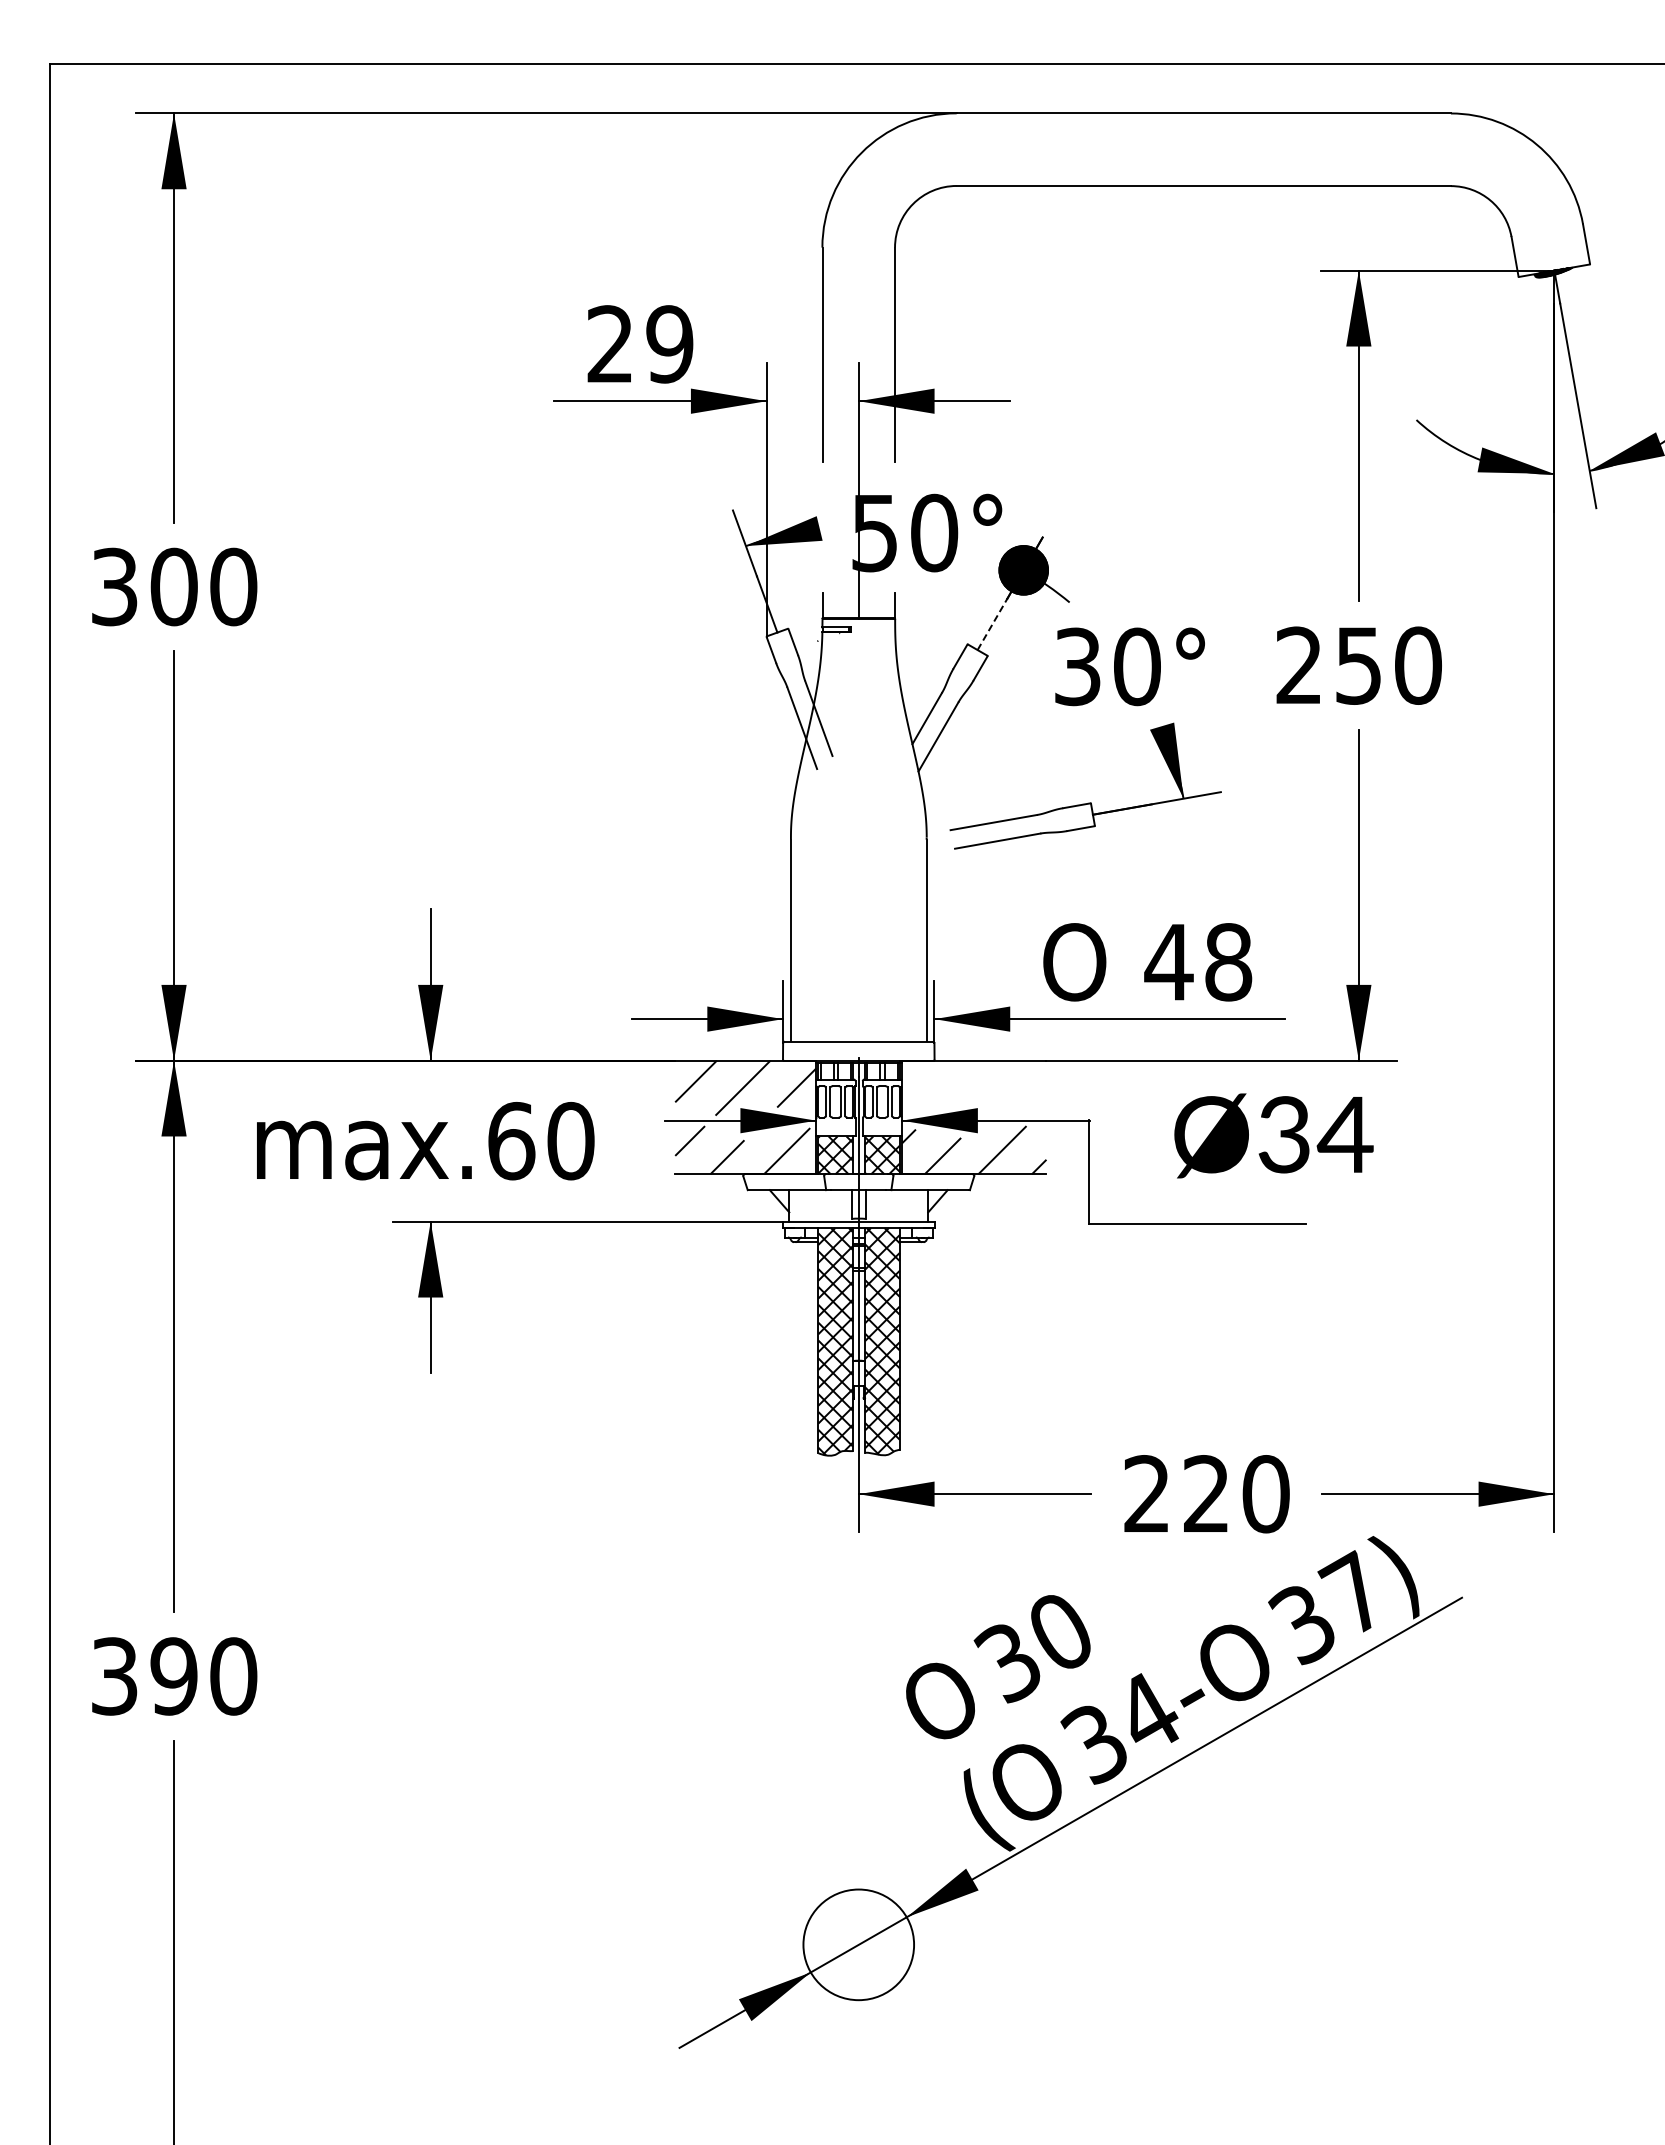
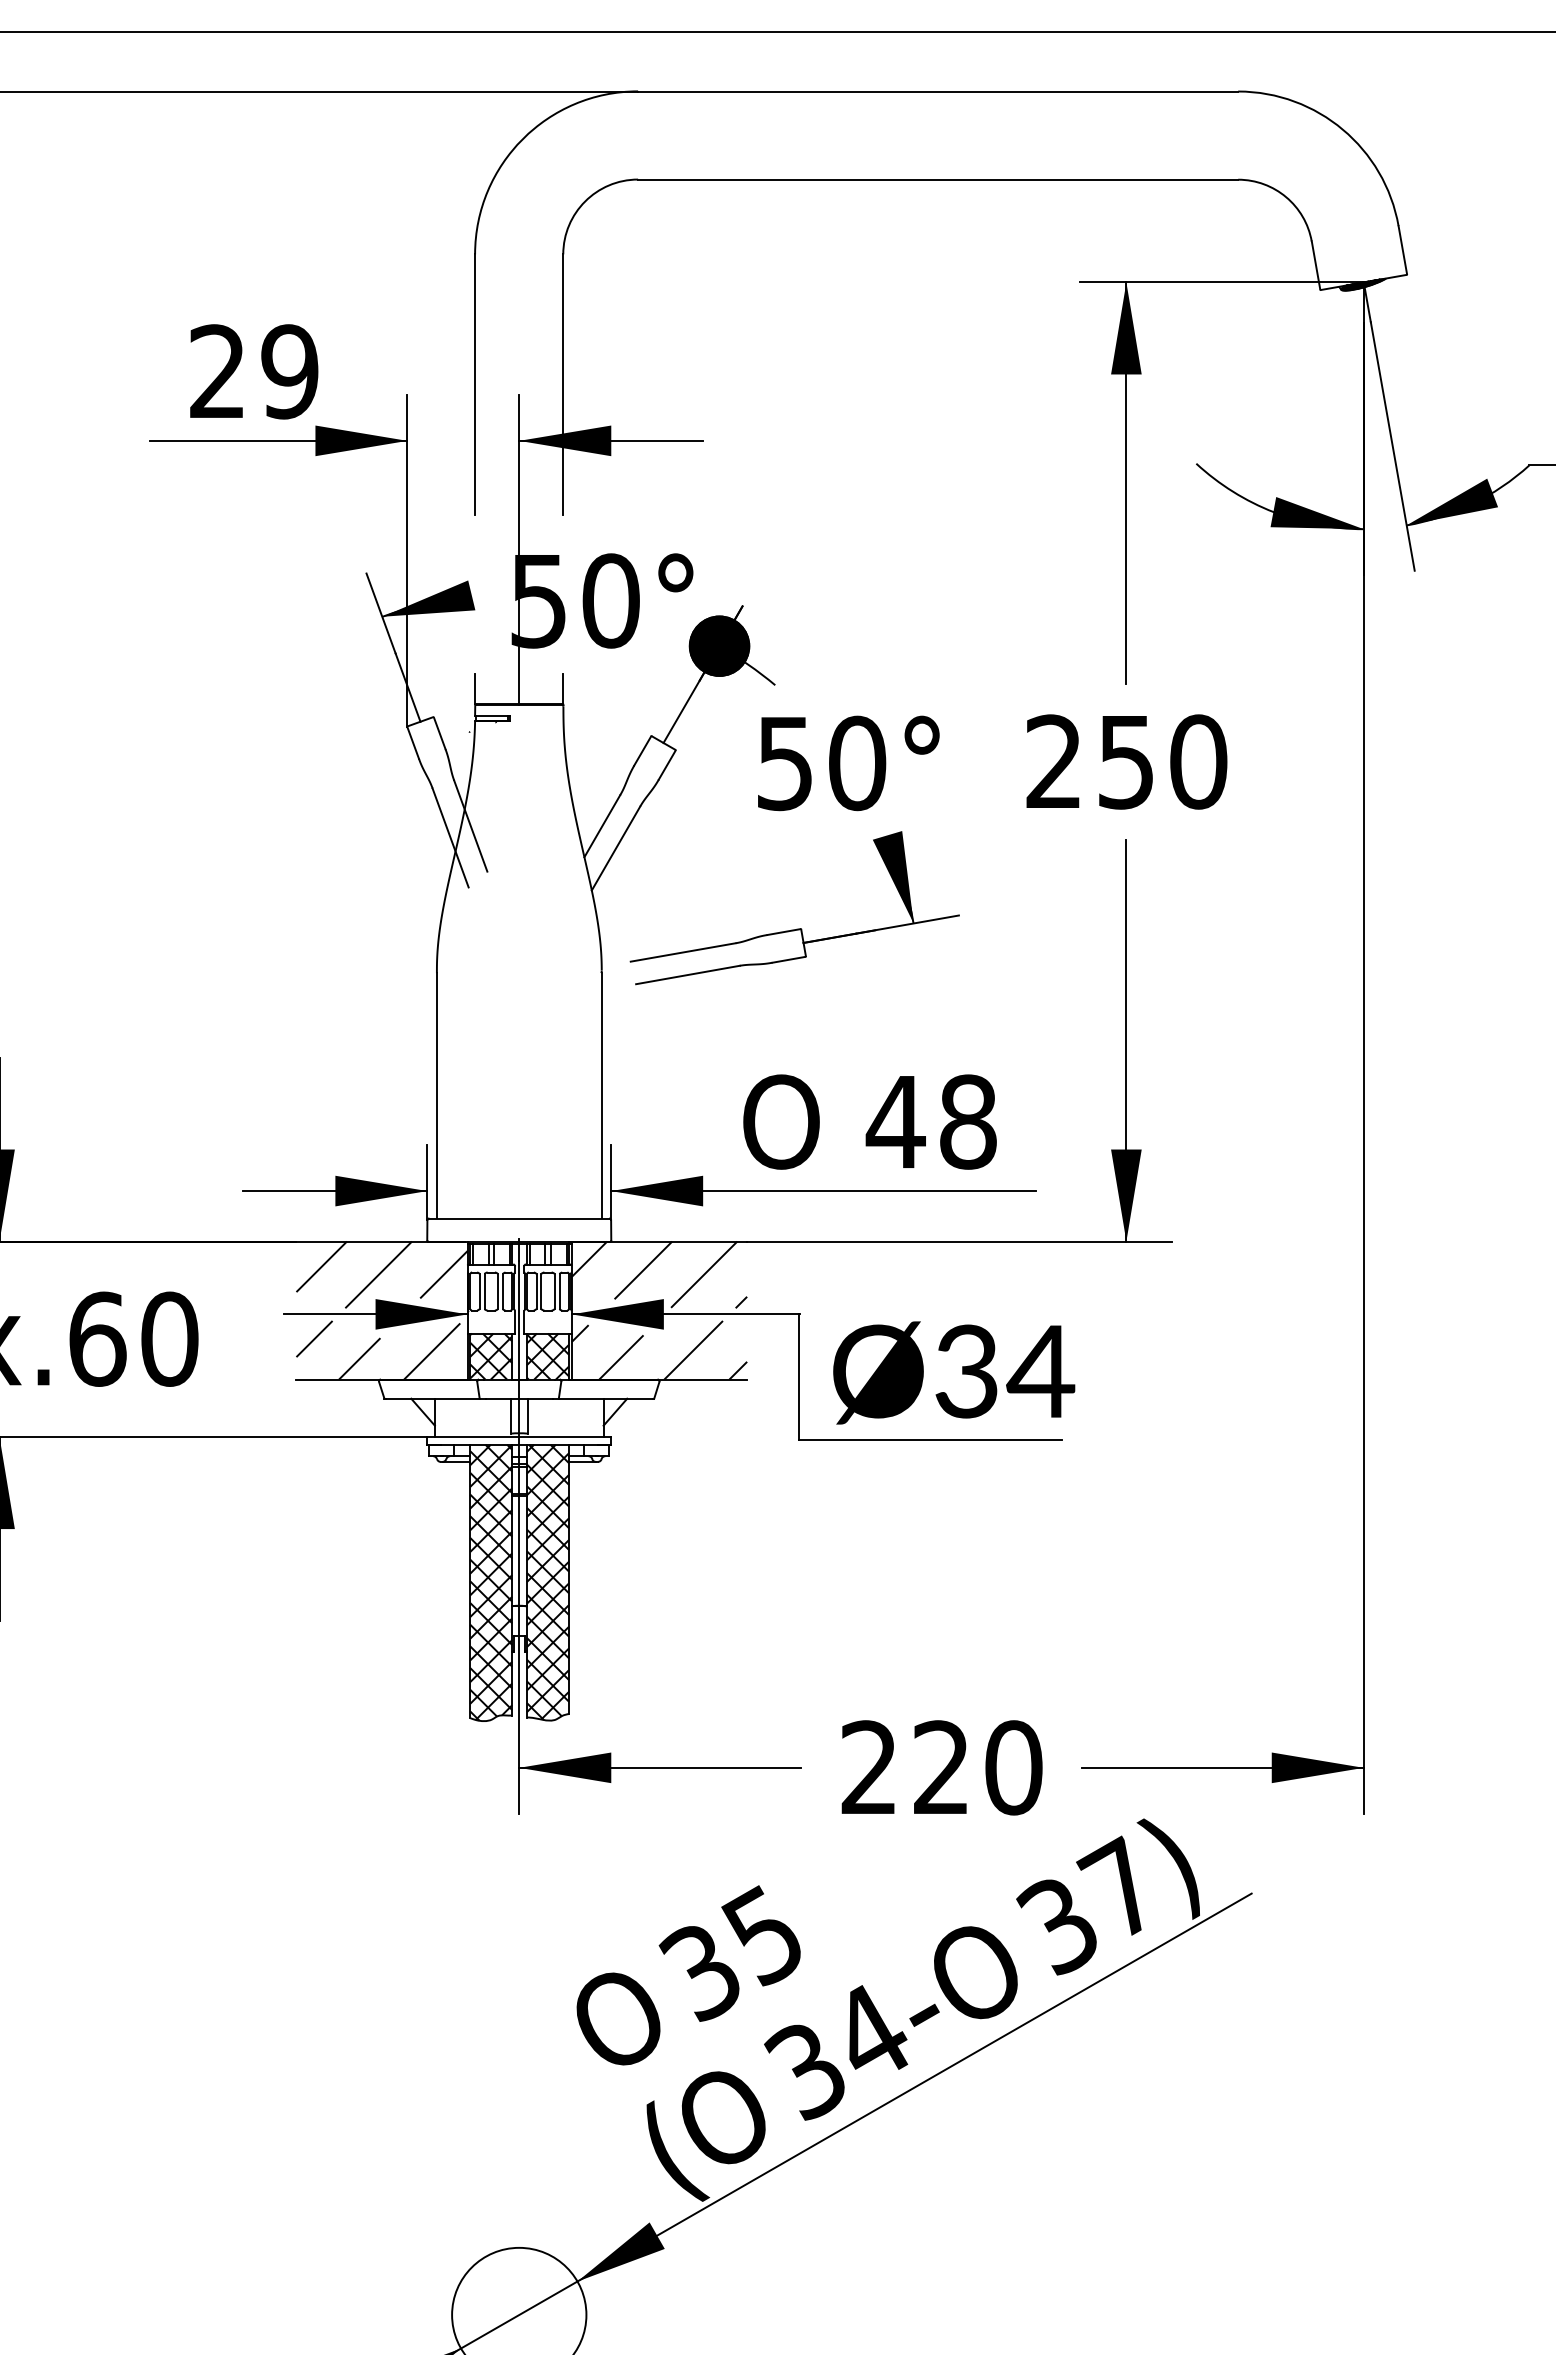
line: (992, 624) -> (681, 711), dashed -> solid
text: (1077, 666) -> (784, 762), 30° -> 50°
hatch: (974, 1087) -> (659, 1274), added
text: (1273, 1135) -> (953, 1372), moved
text: (1057, 1632) -> (760, 1935), 30 -> 35

